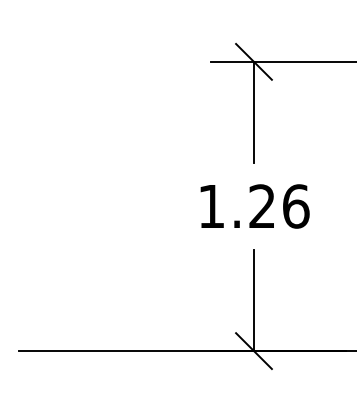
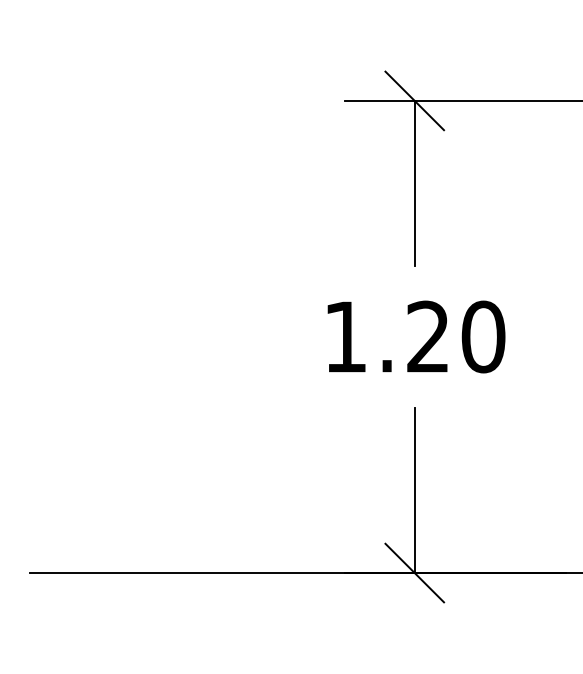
text: (295, 206) -> (482, 337), 1.26 -> 1.20

